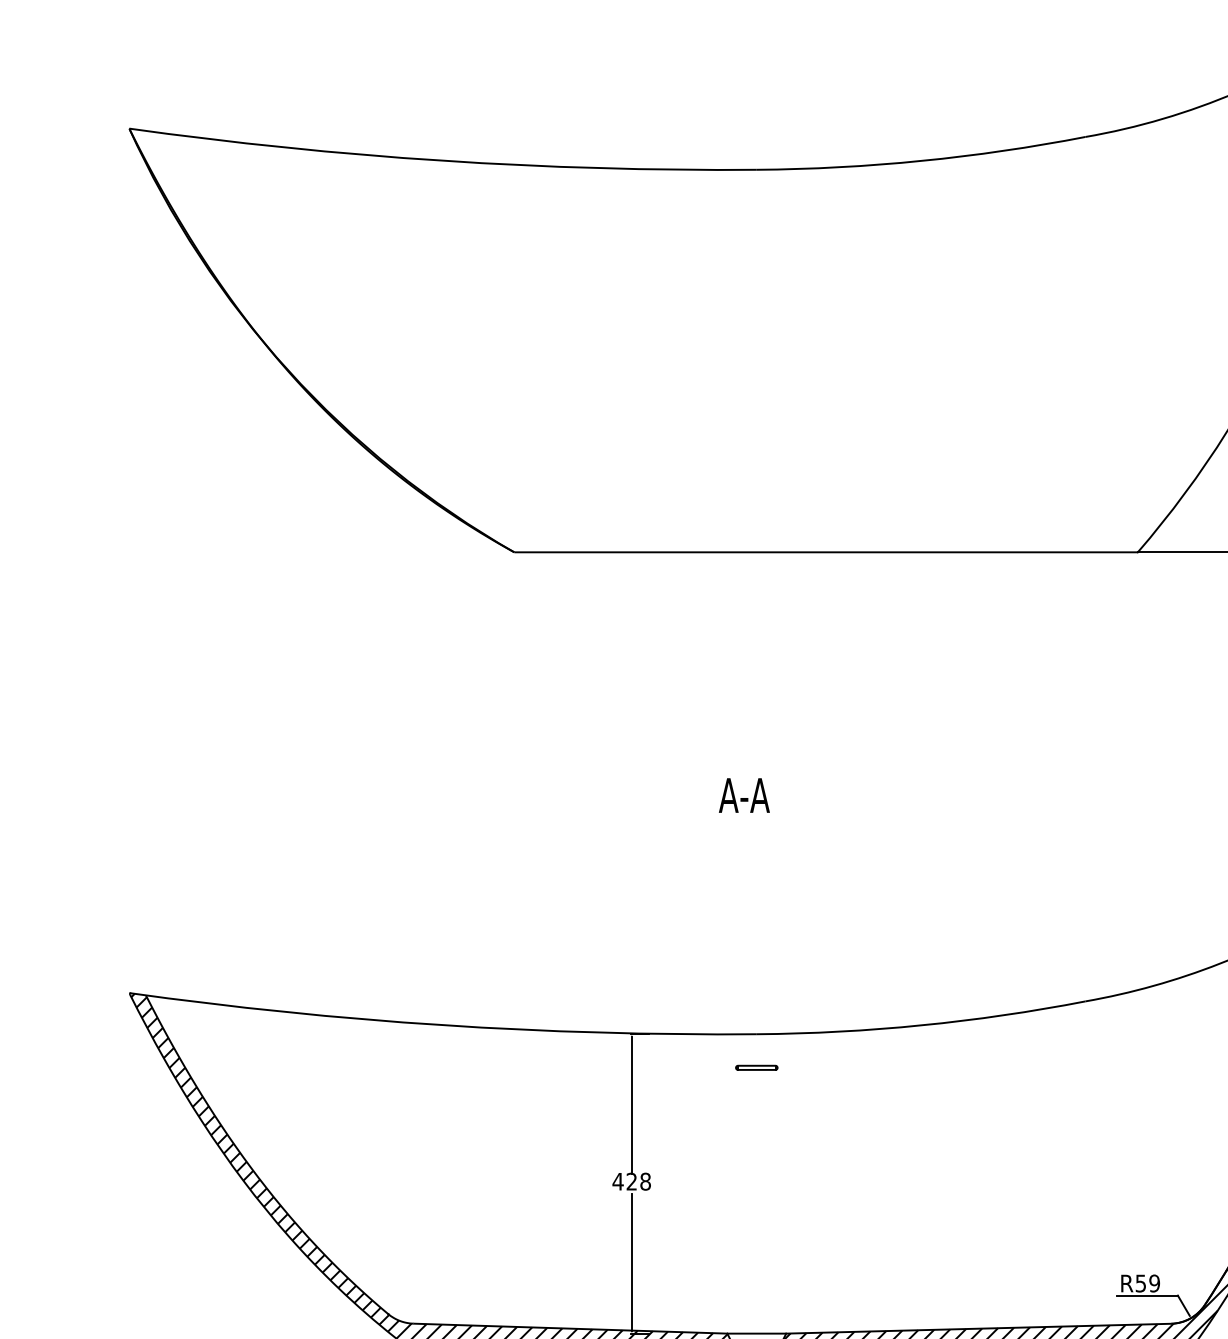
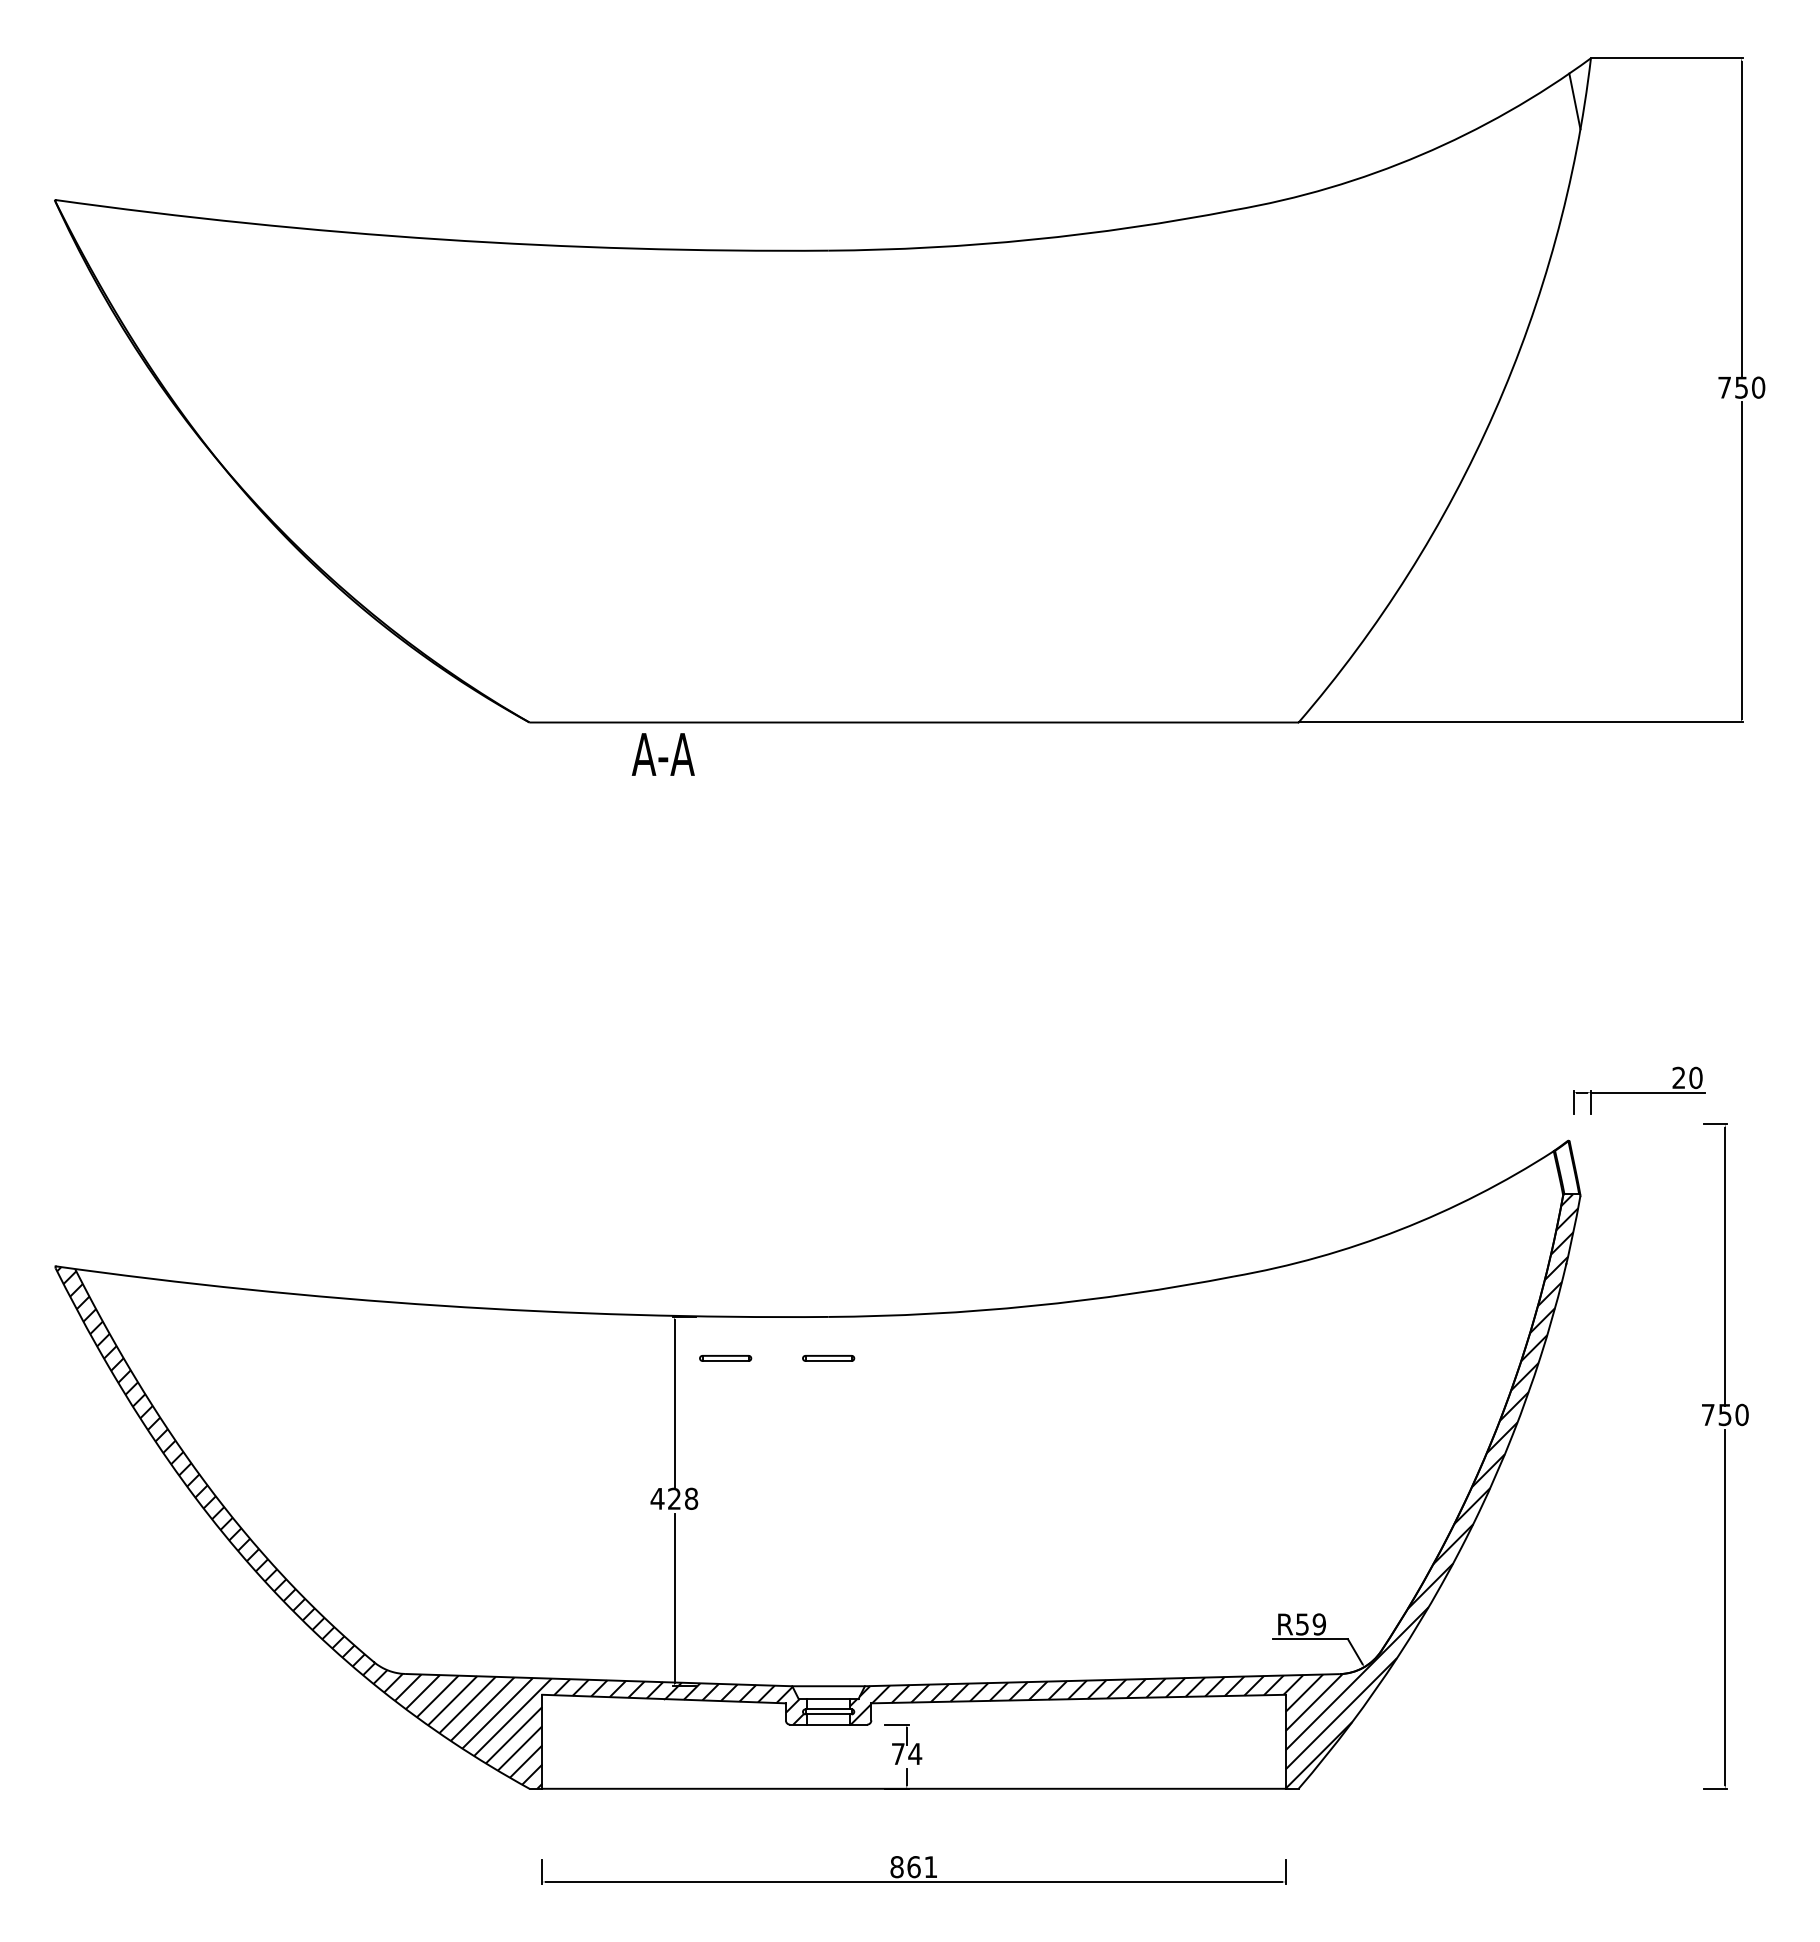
text: (743, 795) -> (662, 754), moved
part: (673, 1067) -> (725, 1358), added

